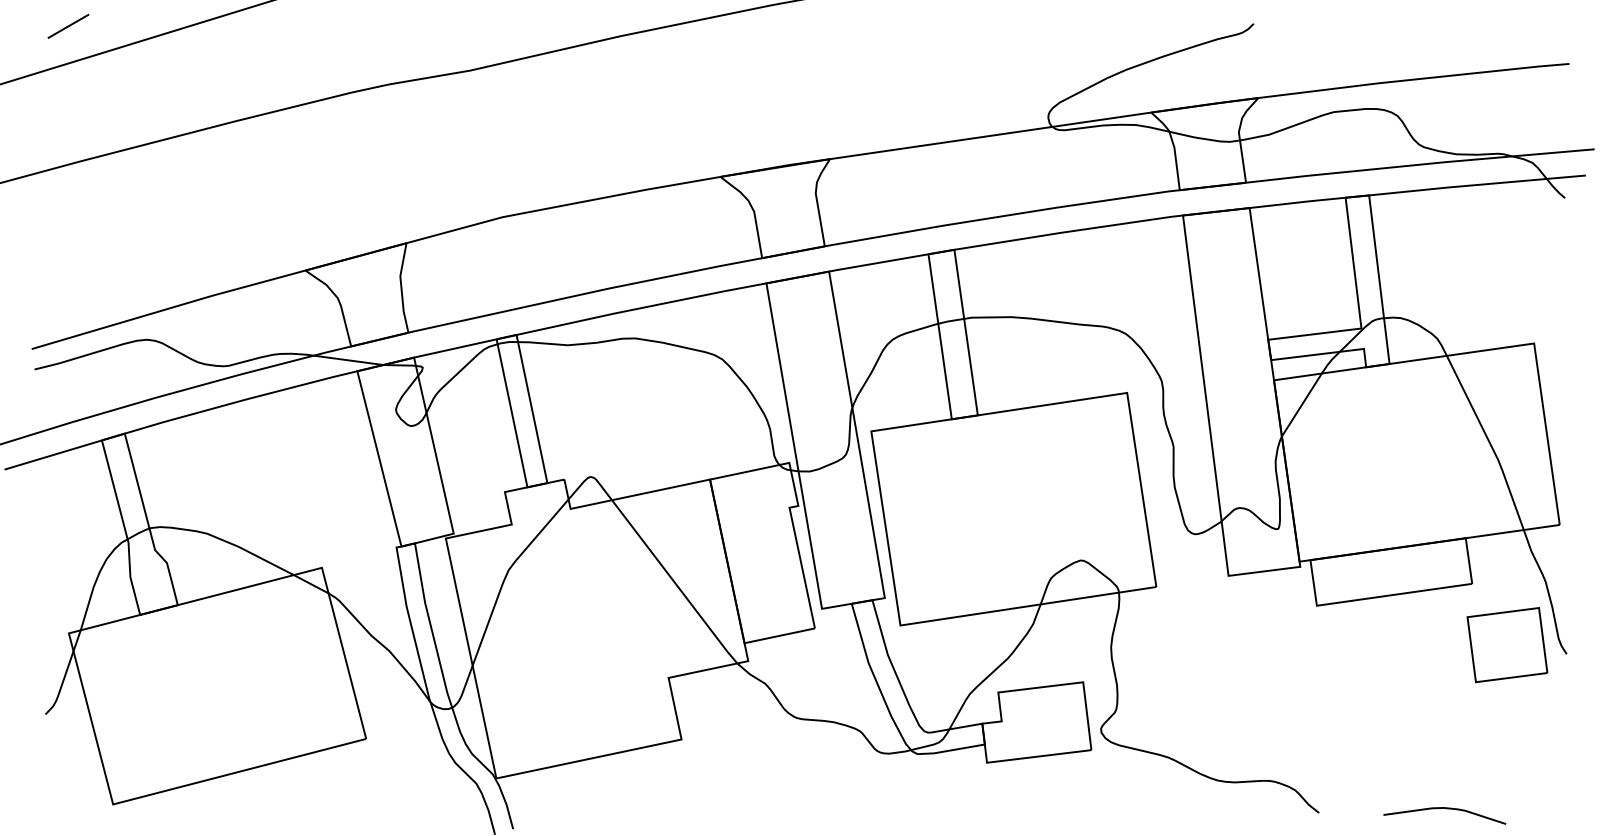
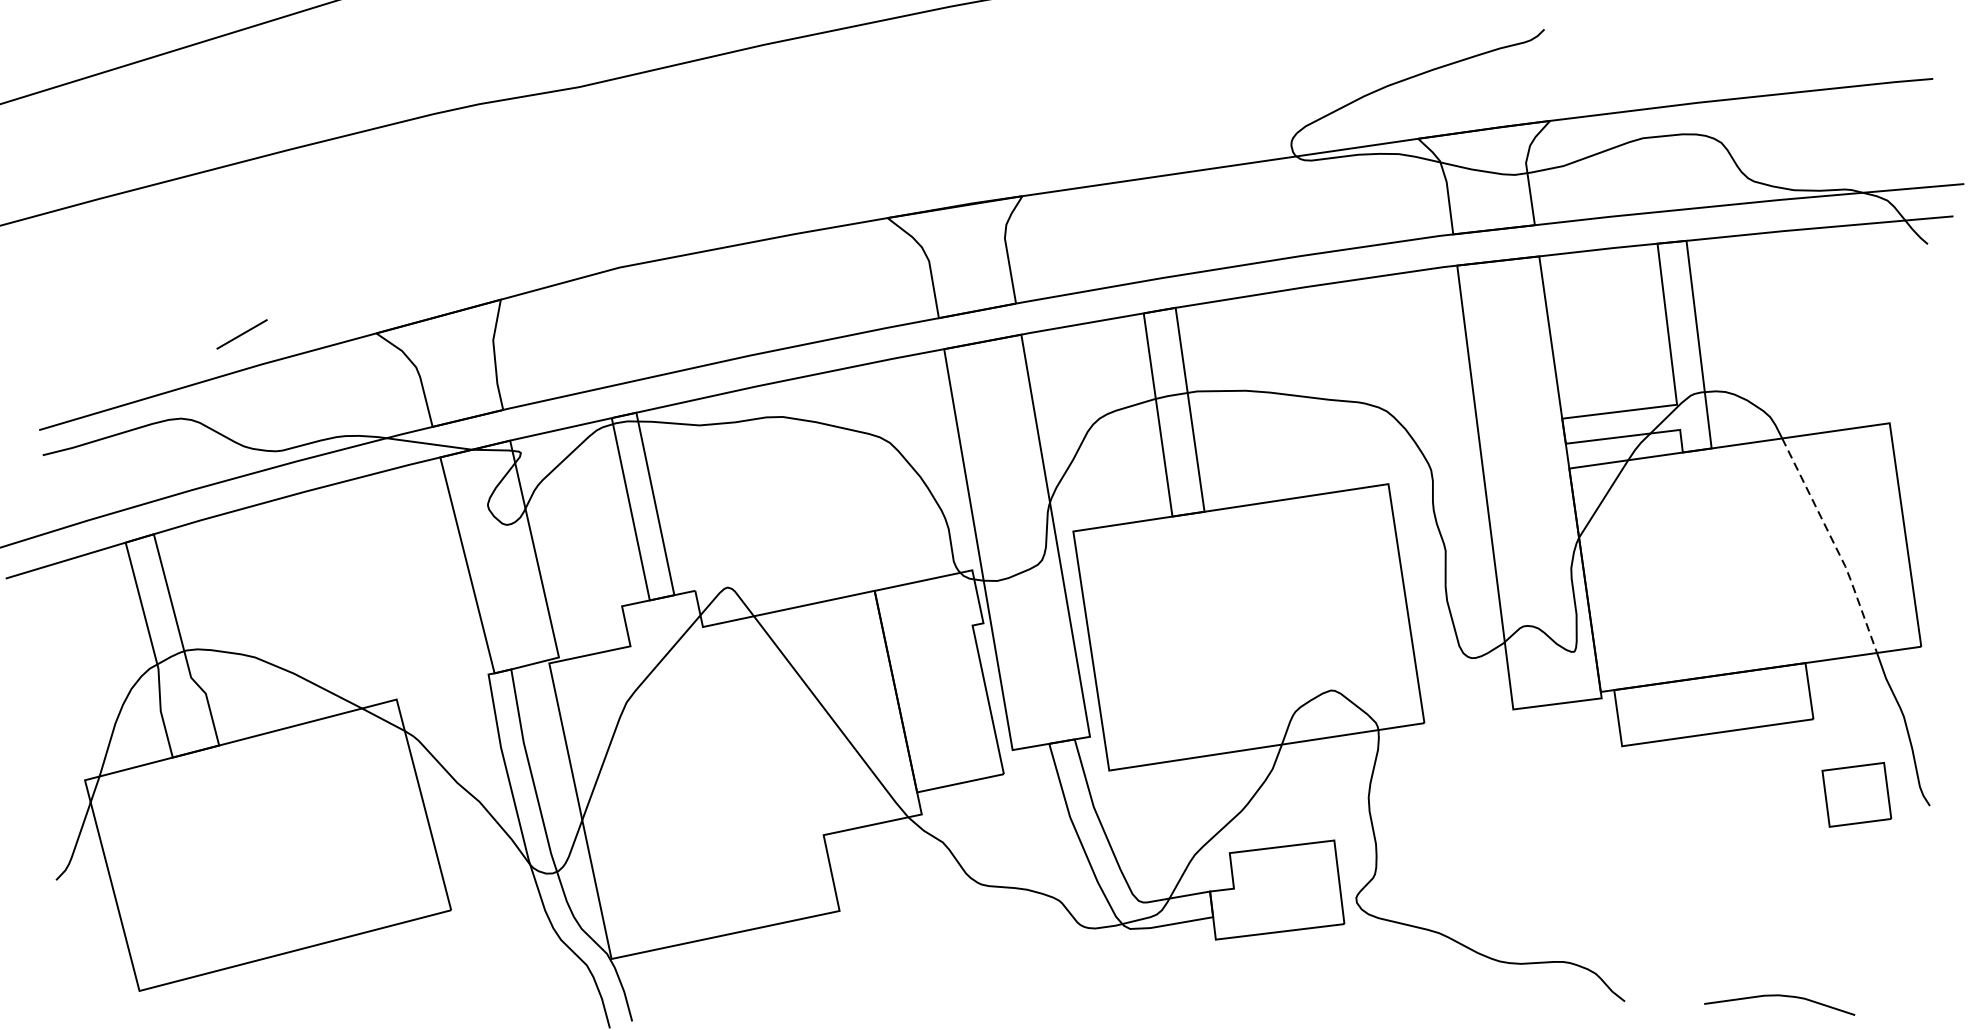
line: (68, 25) -> (242, 333), moved
line: (1489, 442) -> (1834, 545), solid -> dashed
part: (1507, 645) -> (1856, 795), size x0.7

